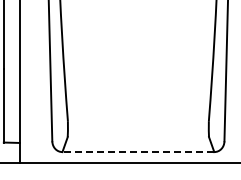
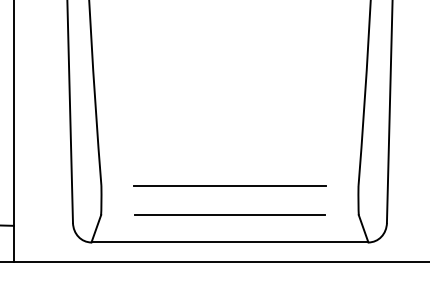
line: (137, 121) -> (228, 186), added
line: (137, 136) -> (228, 214), added
line: (138, 152) -> (230, 243), dashed -> solid

